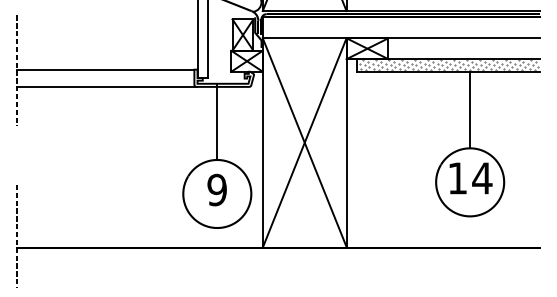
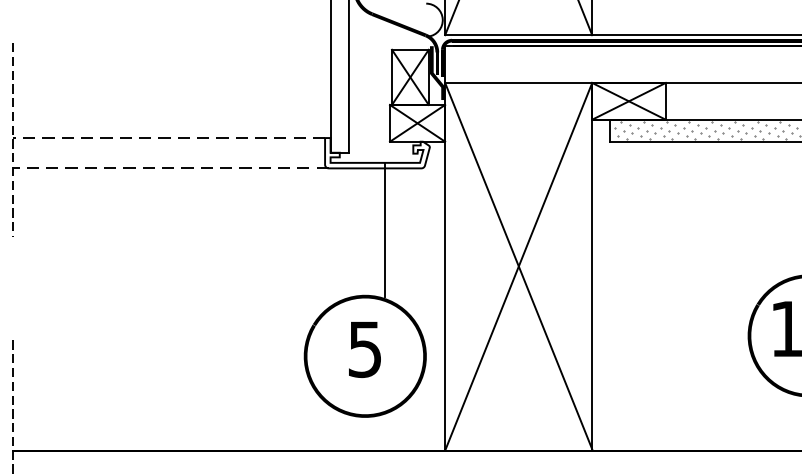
line: (105, 69) -> (169, 137), solid -> dashed
line: (106, 86) -> (170, 167), solid -> dashed
line: (217, 121) -> (384, 229), moved
text: (216, 189) -> (363, 348), 9 -> 5

